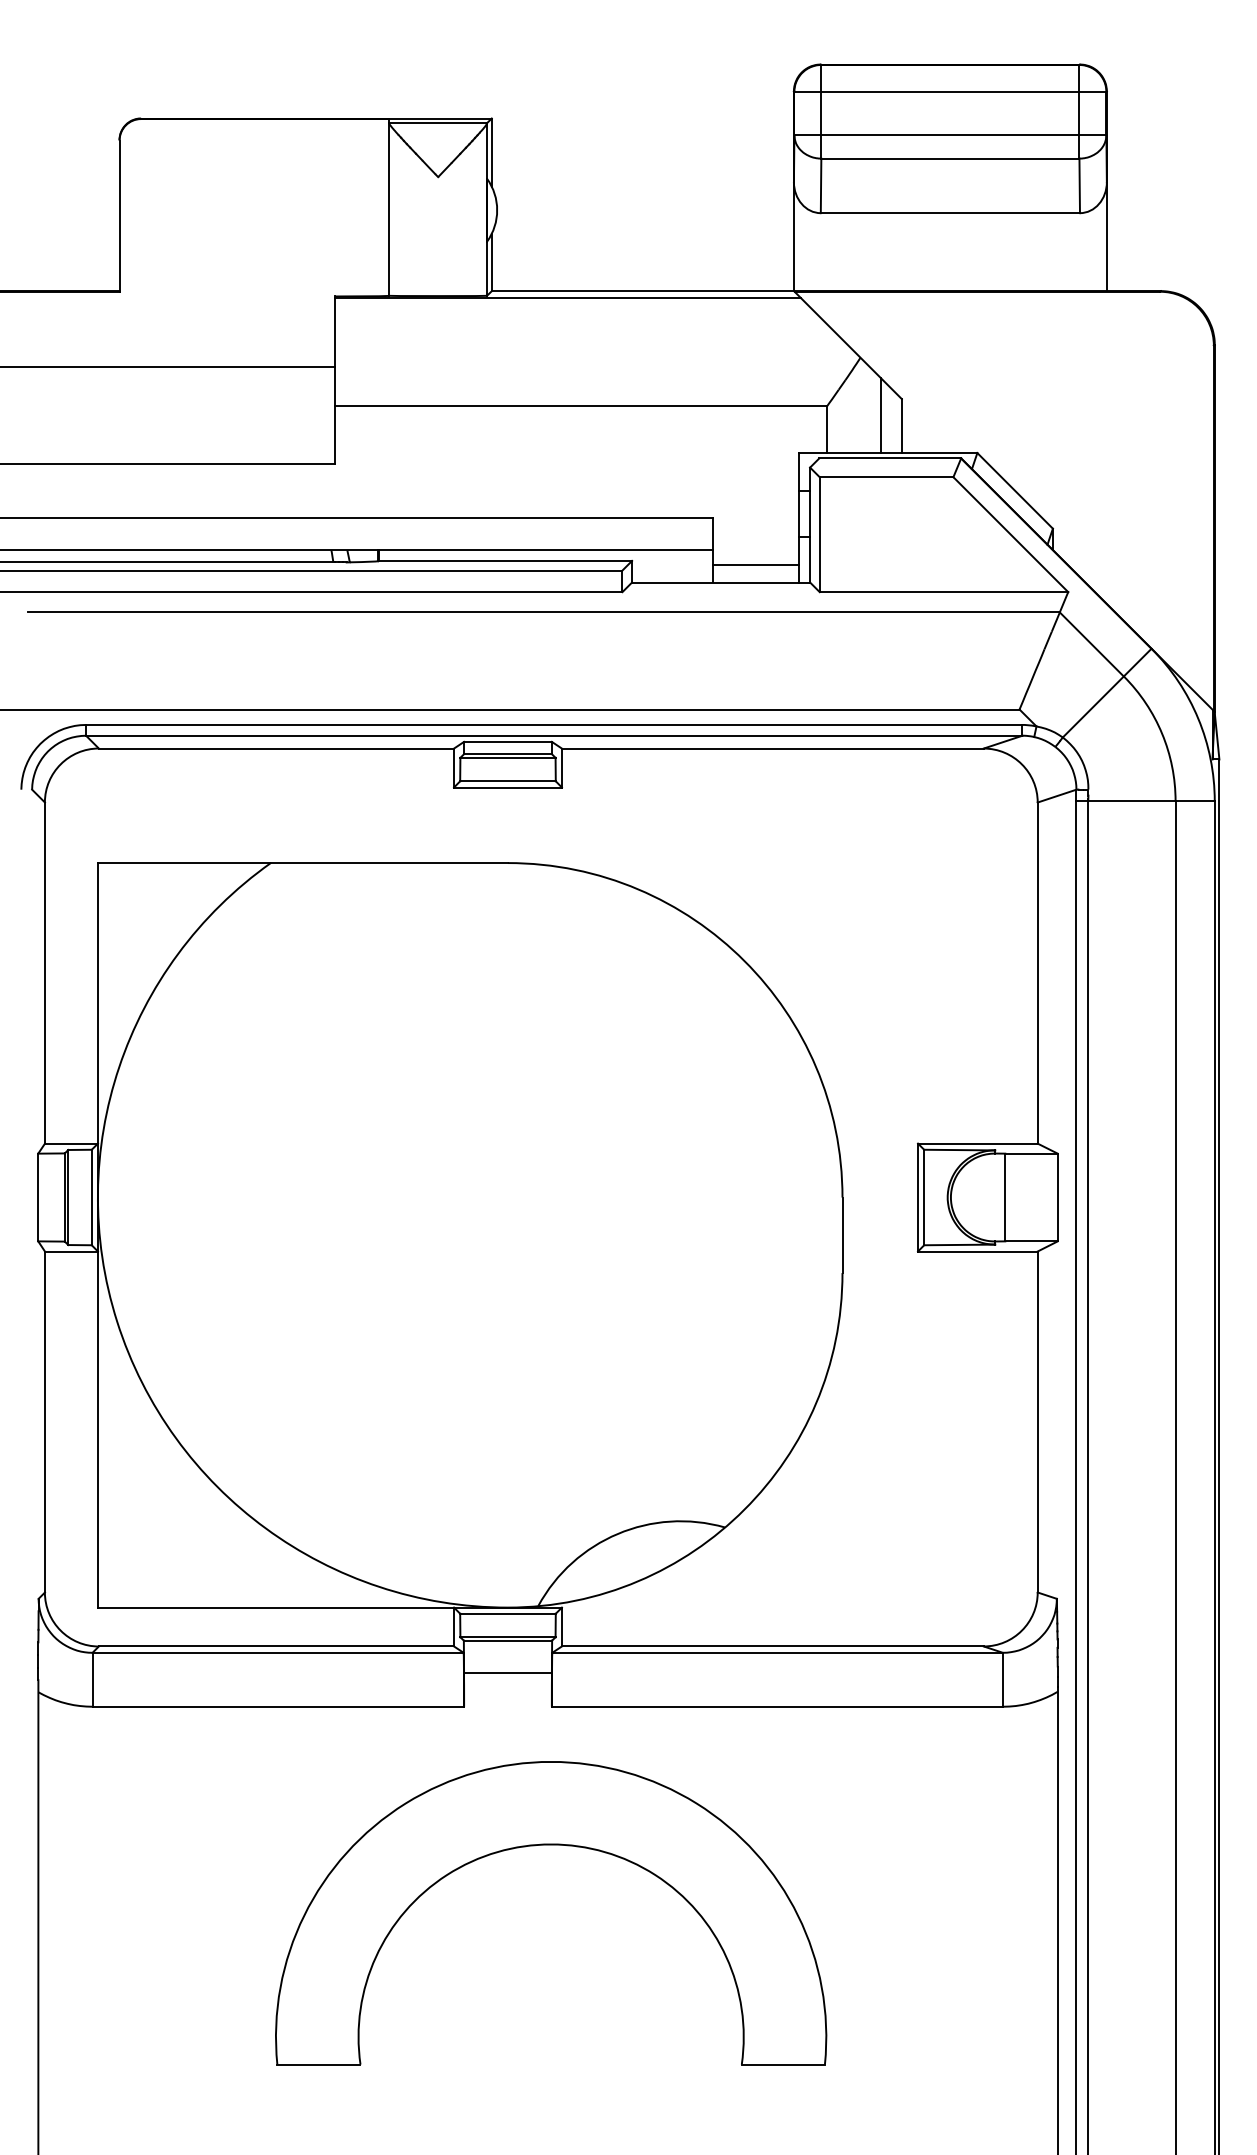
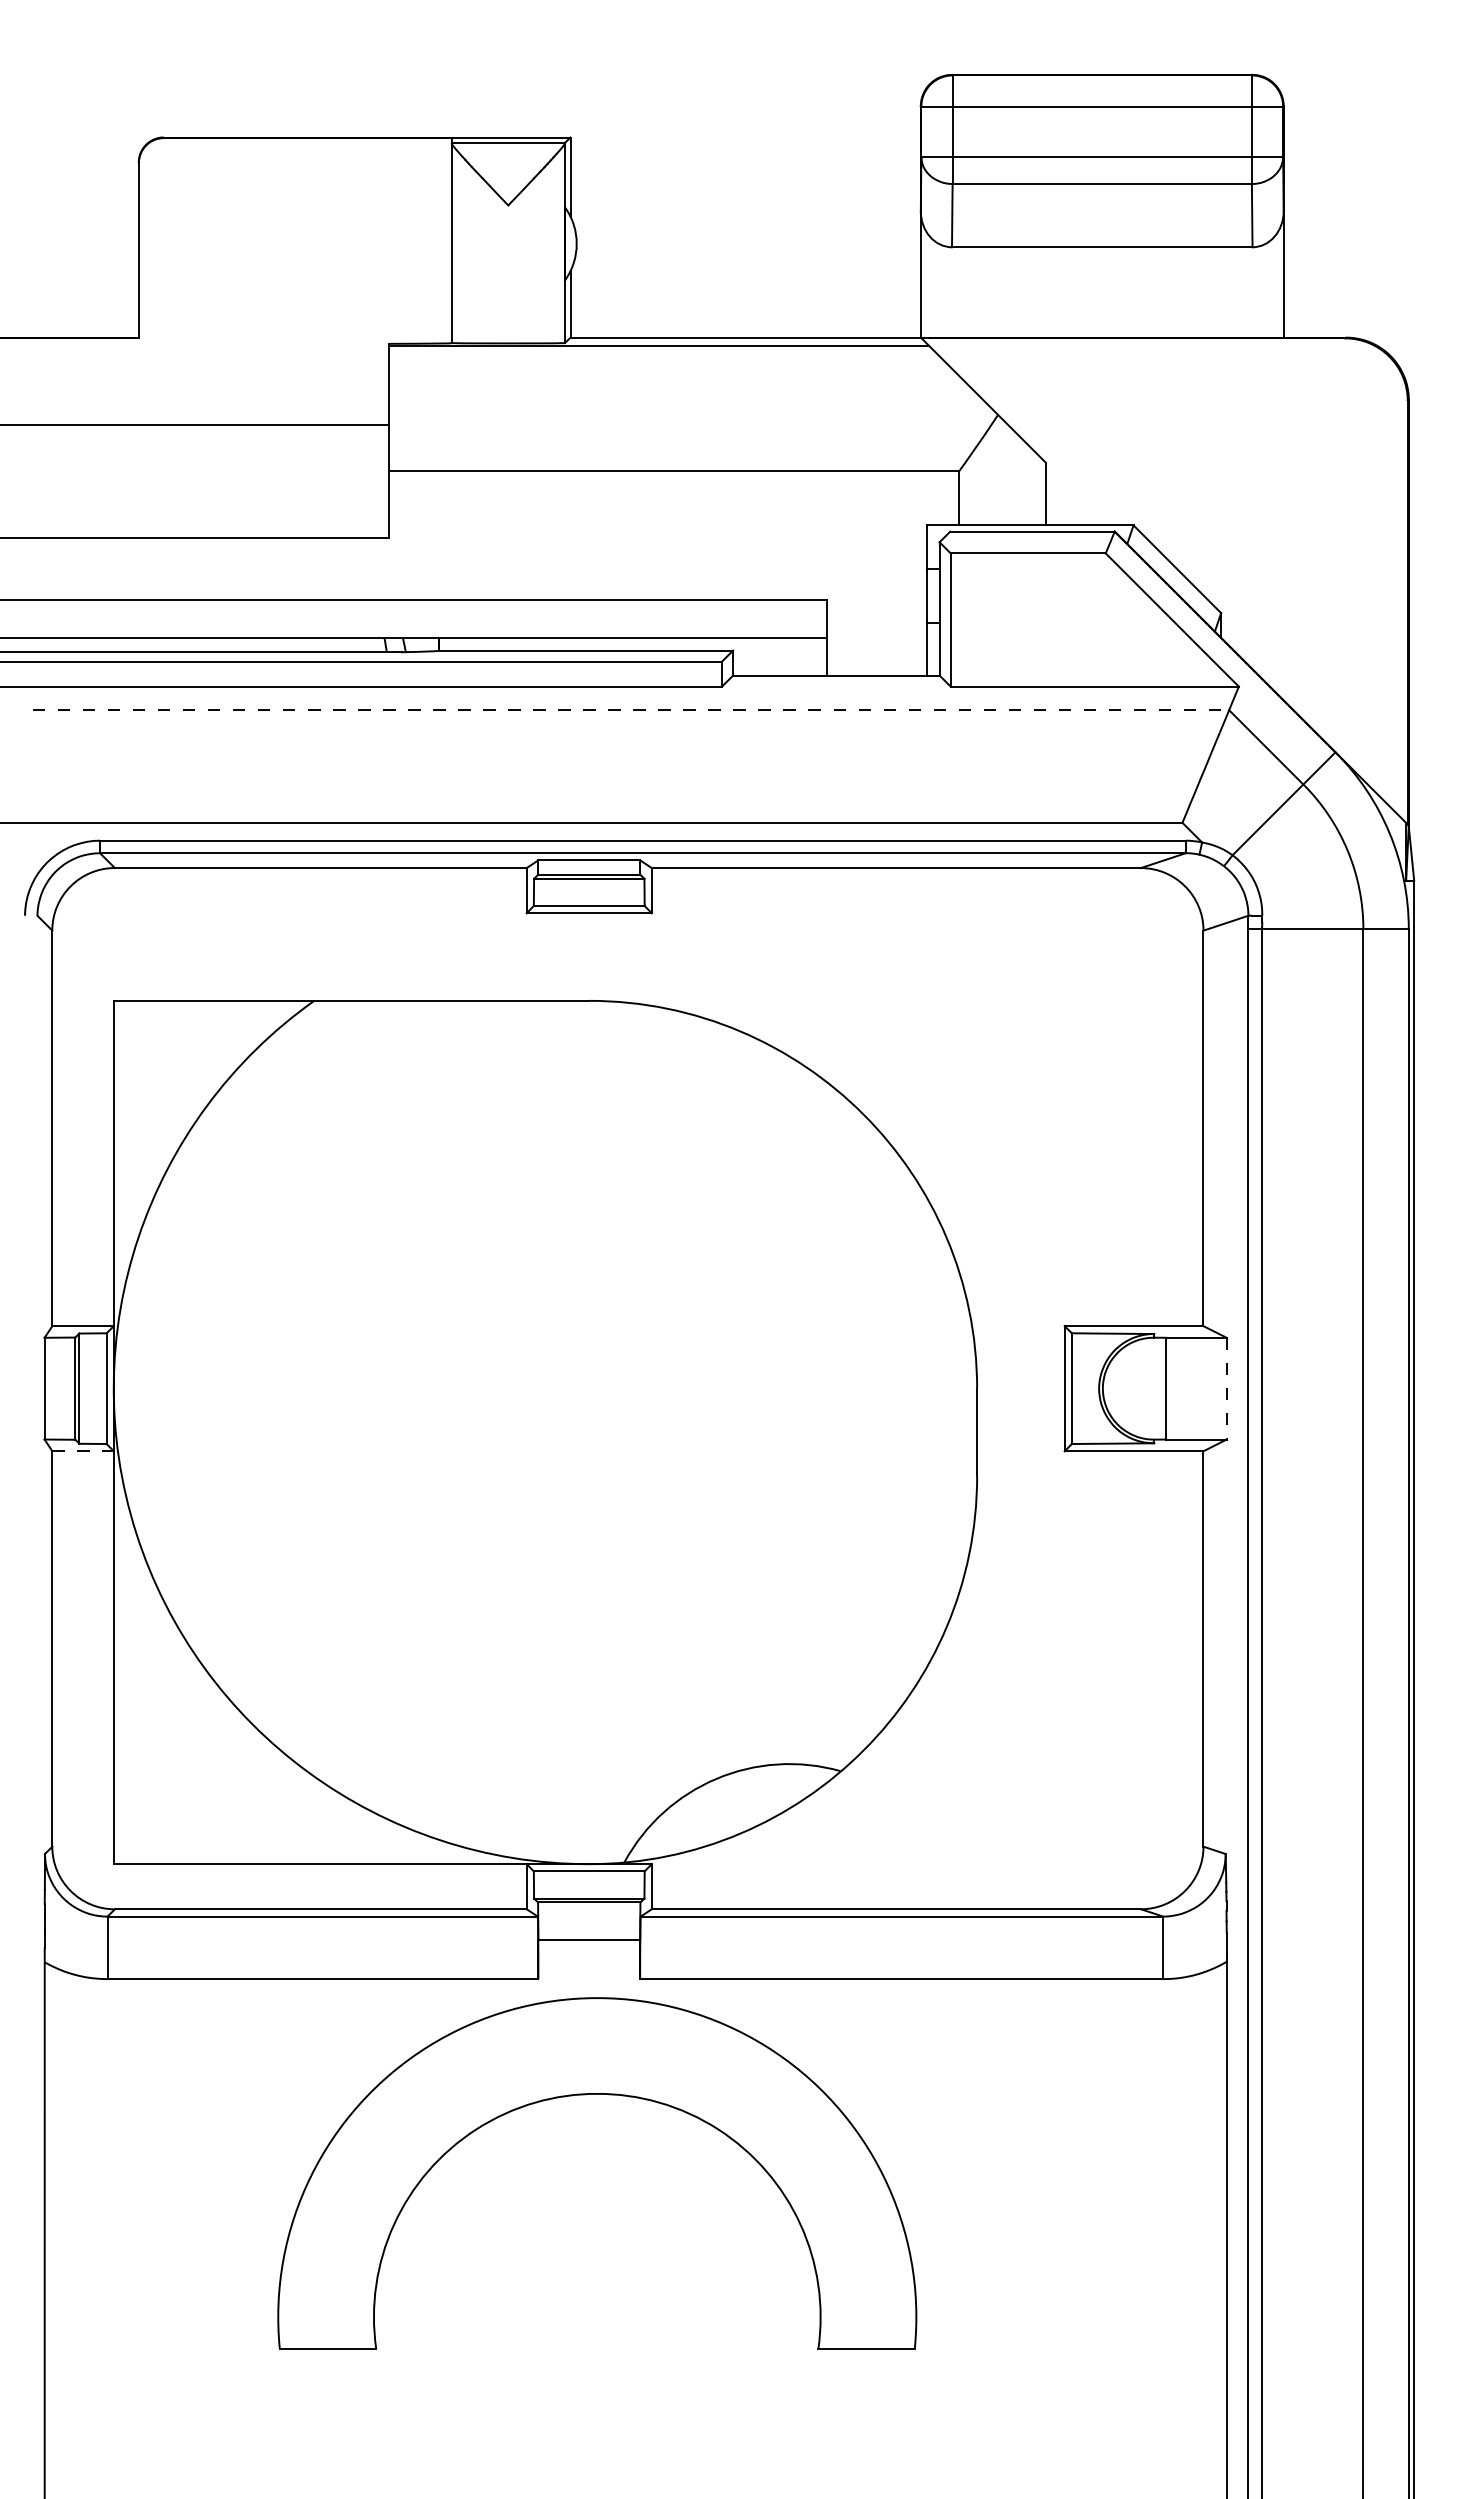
line: (880, 415) -> (1021, 481), removed
line: (755, 565) -> (876, 655), removed
line: (544, 612) -> (631, 710), solid -> dashed
line: (1057, 1197) -> (1226, 1388), solid -> dashed
line: (71, 1251) -> (83, 1451), solid -> dashed
part: (540, 1845) -> (585, 2095), moved

